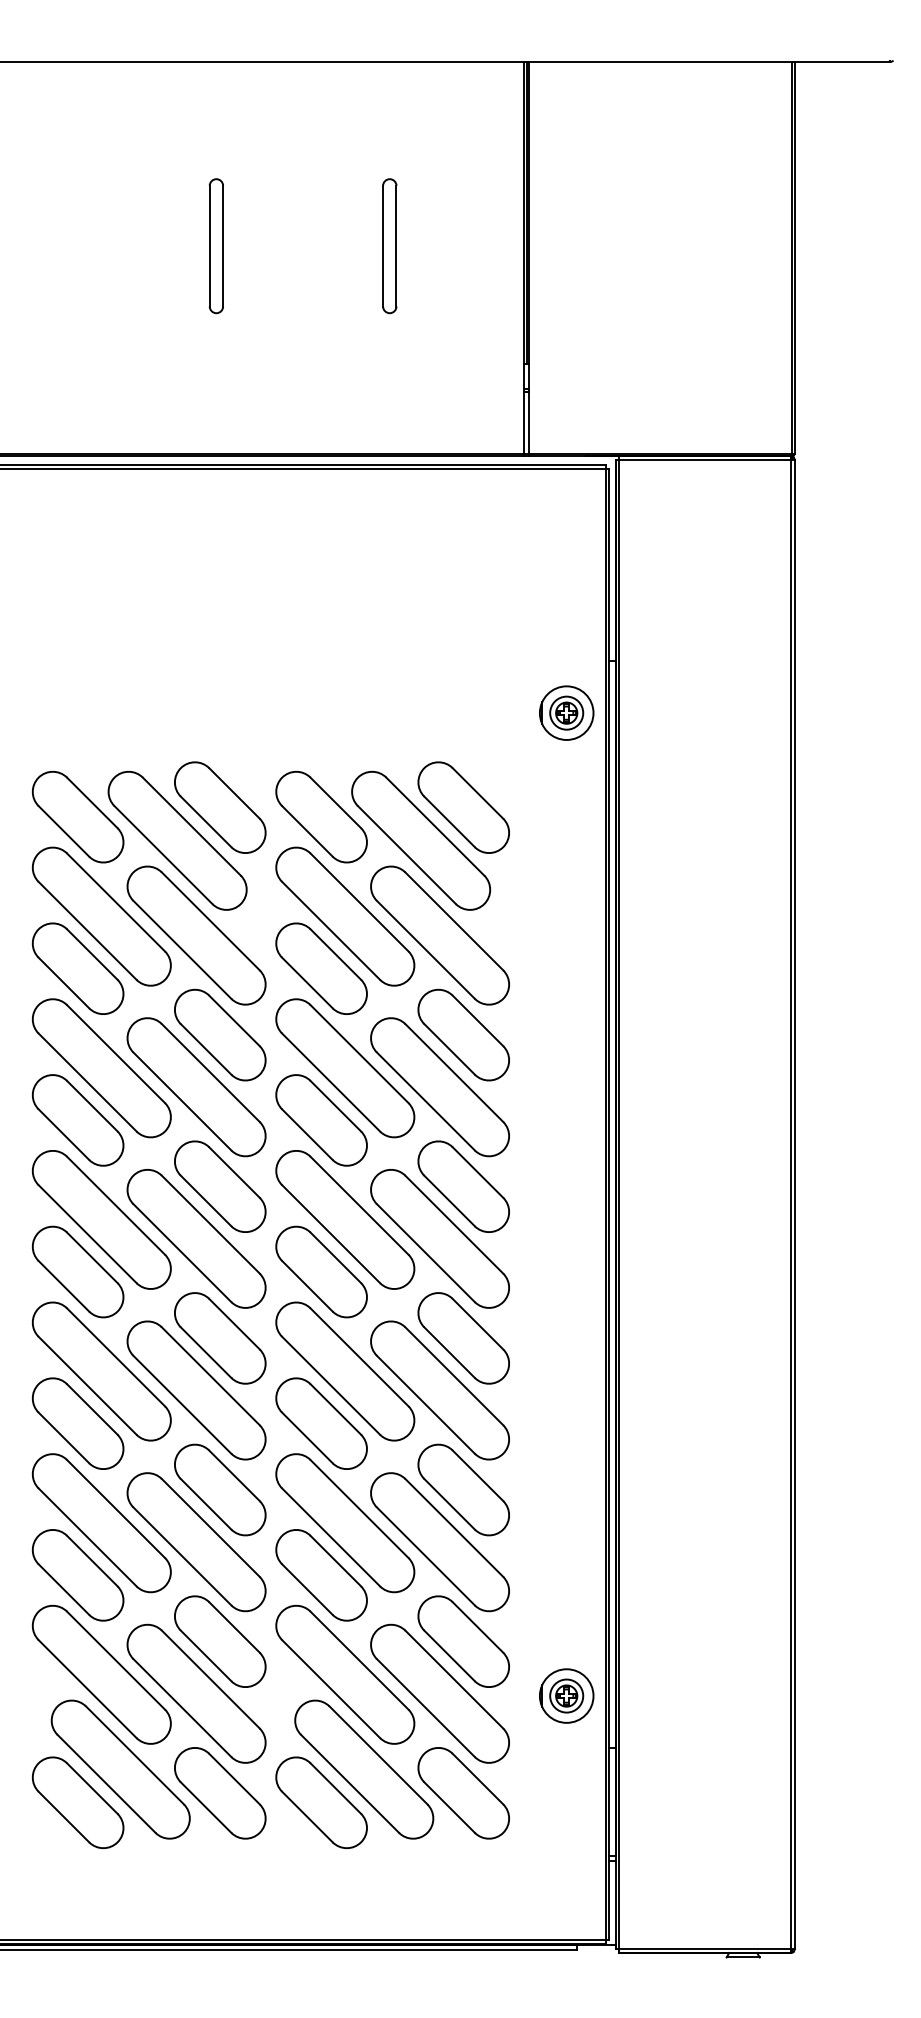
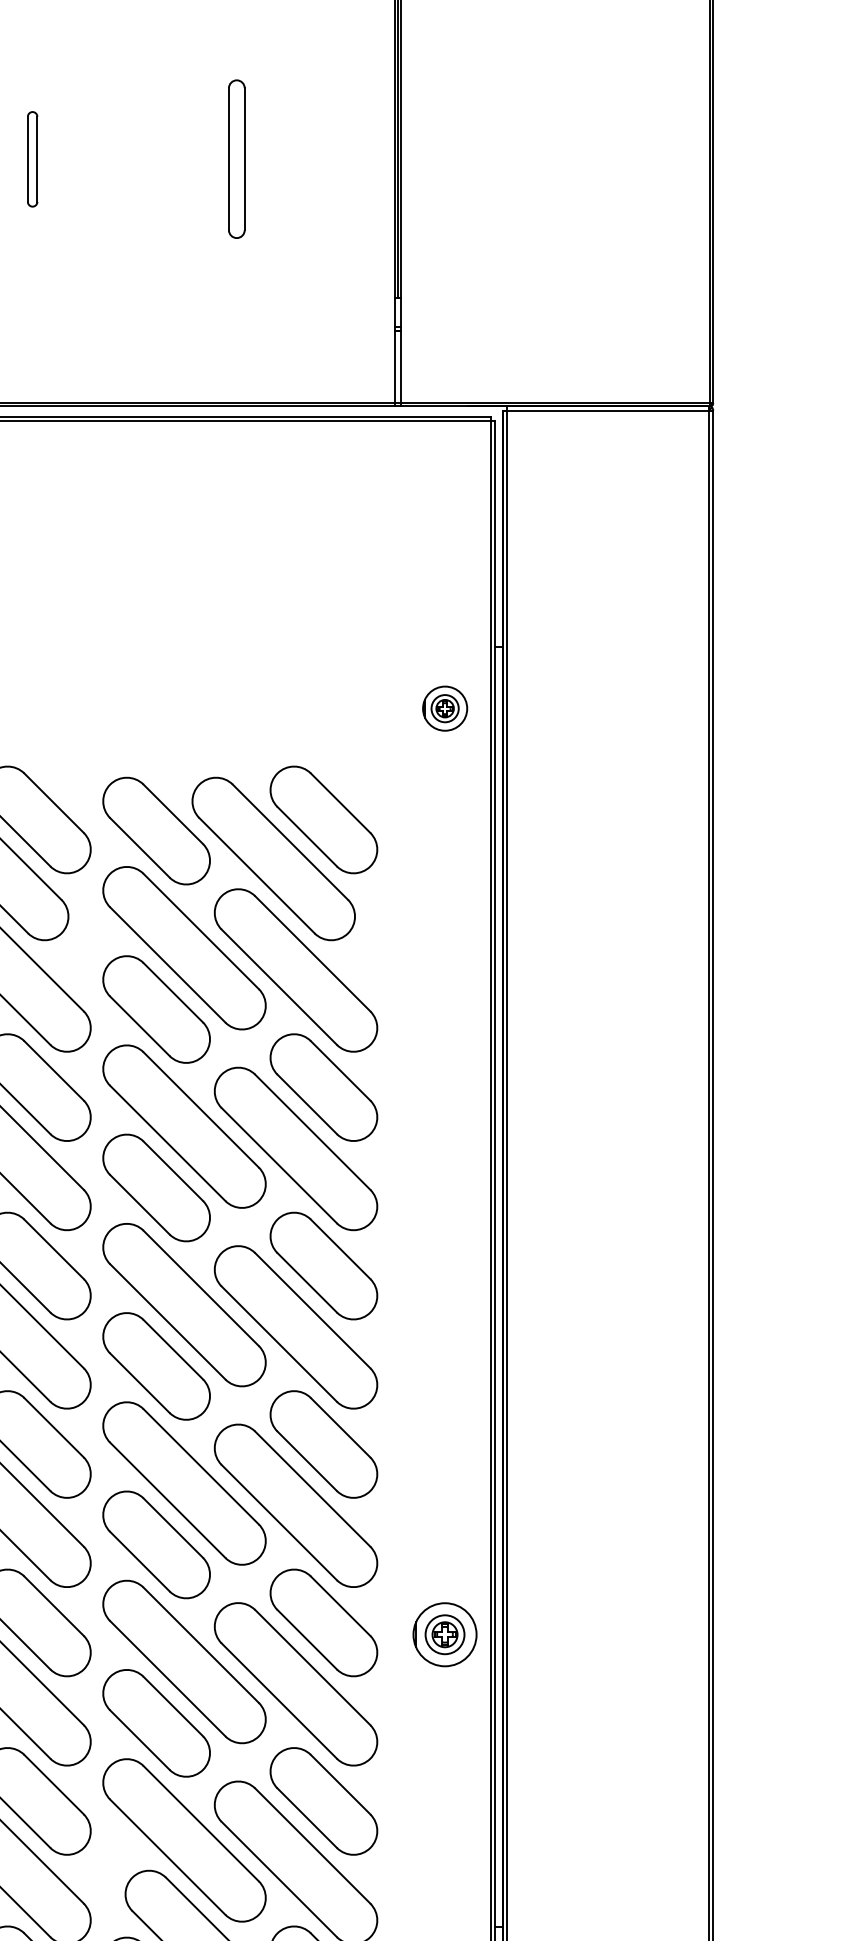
part: (215, 246) -> (31, 159), size x0.6
part: (566, 712) -> (444, 707), size x0.7
part: (566, 1695) -> (444, 1634), moved

